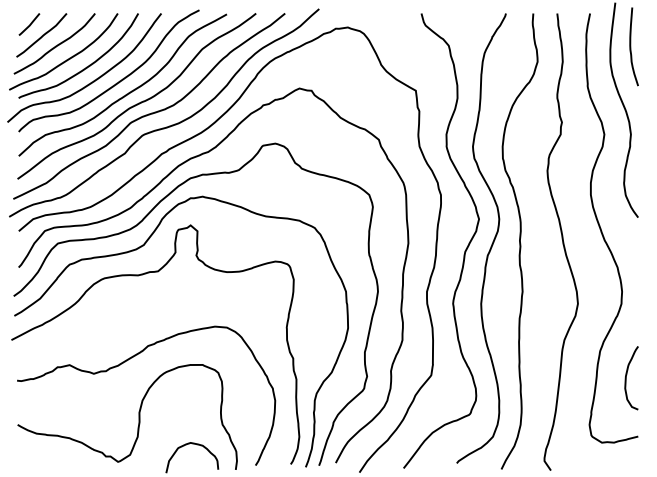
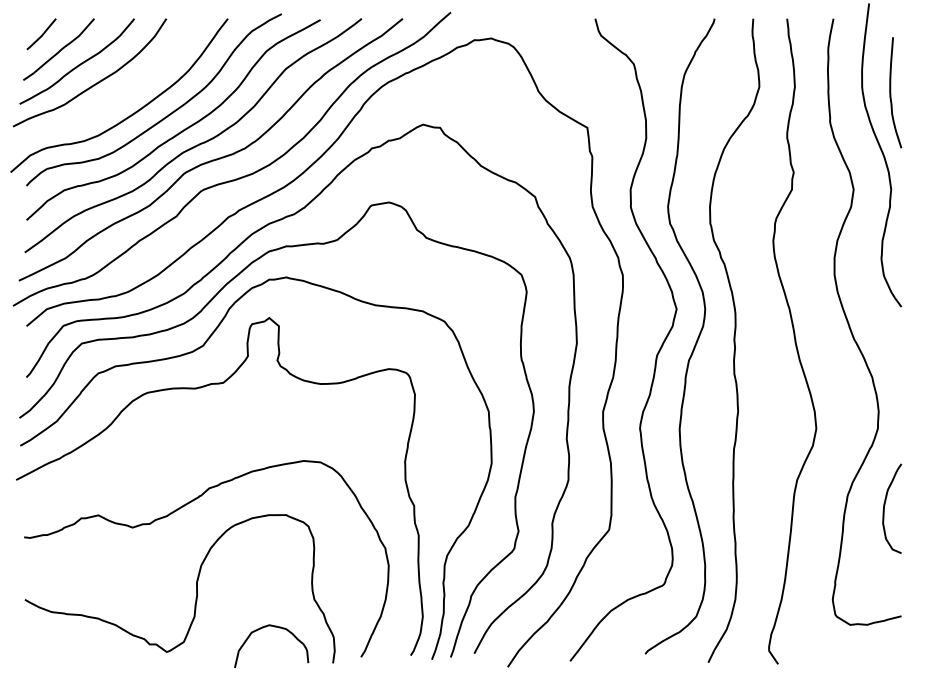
curve: (631, 46) -> (891, 92), moved
curve: (86, 67) -> (121, 94), removed
curve: (626, 375) -> (885, 505), moved

